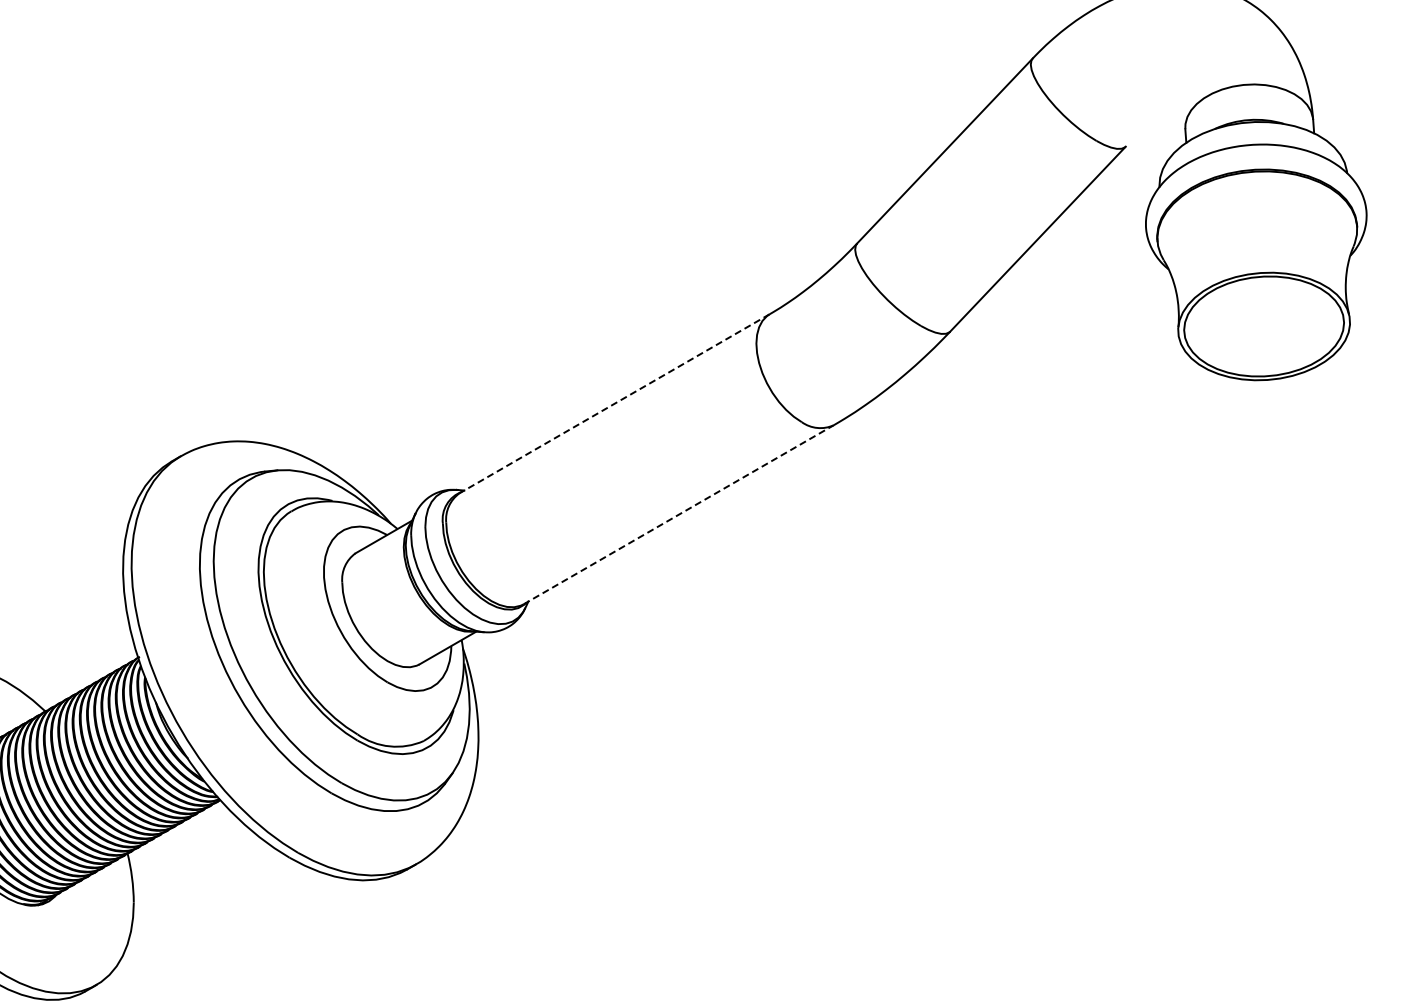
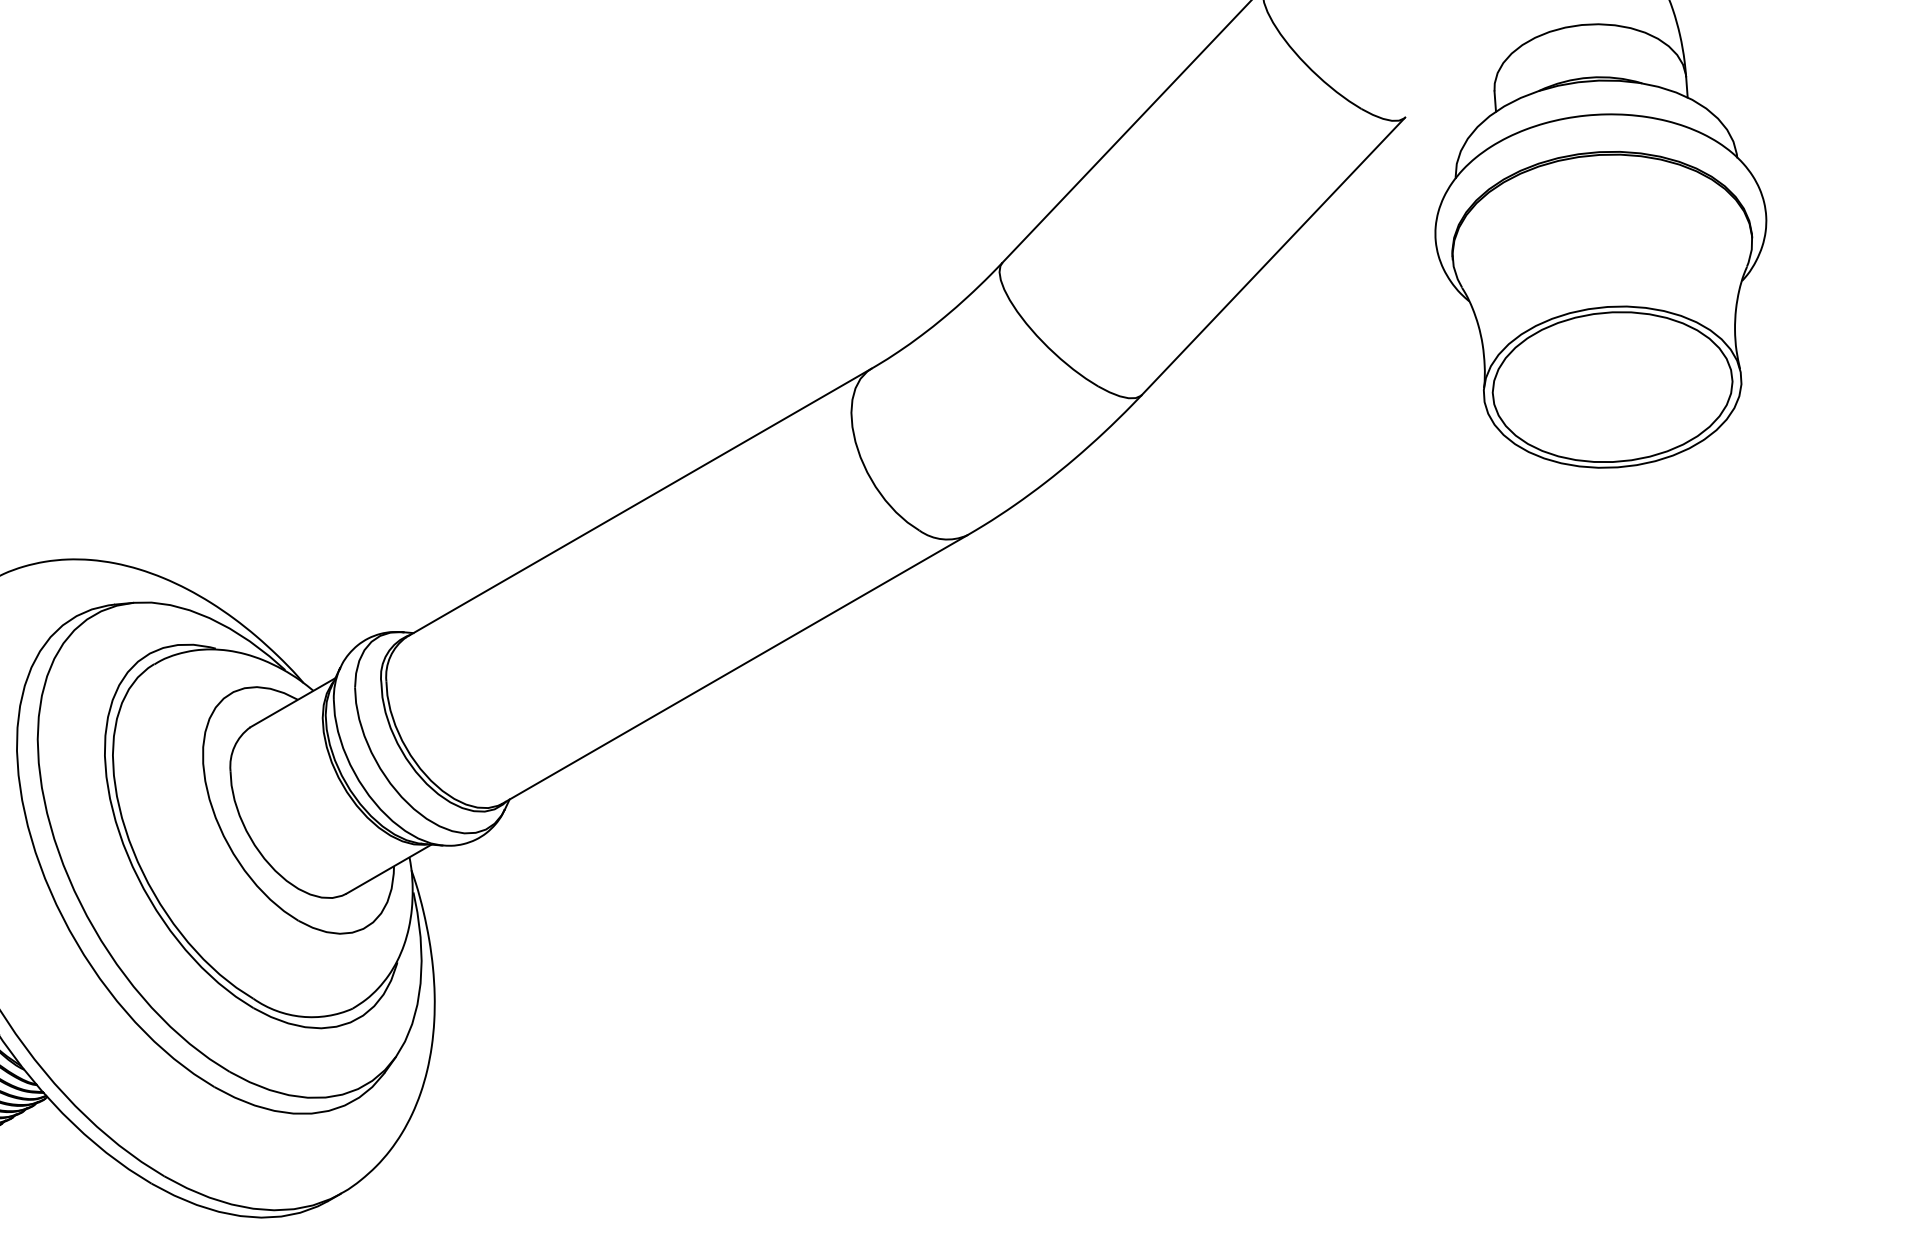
line: (614, 404) -> (638, 504), dashed -> solid
line: (679, 514) -> (736, 669), dashed -> solid

